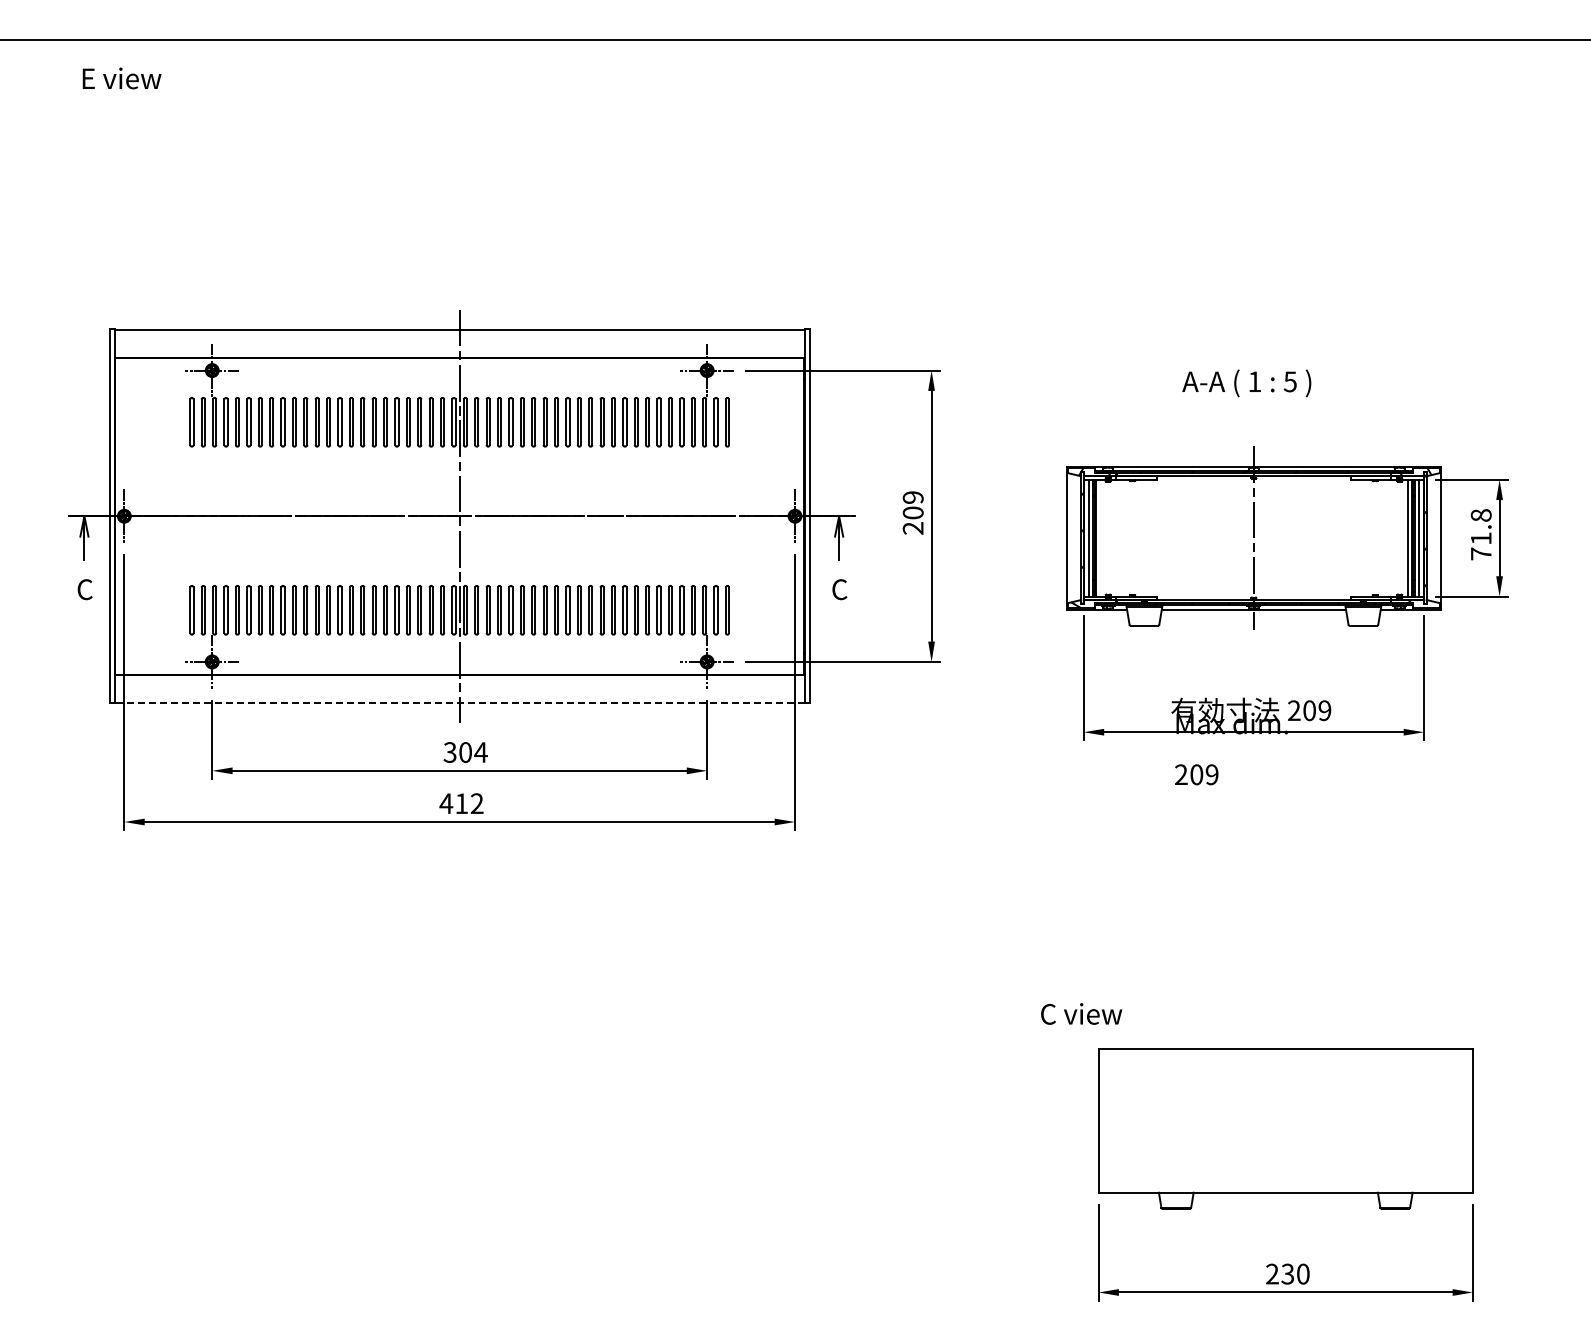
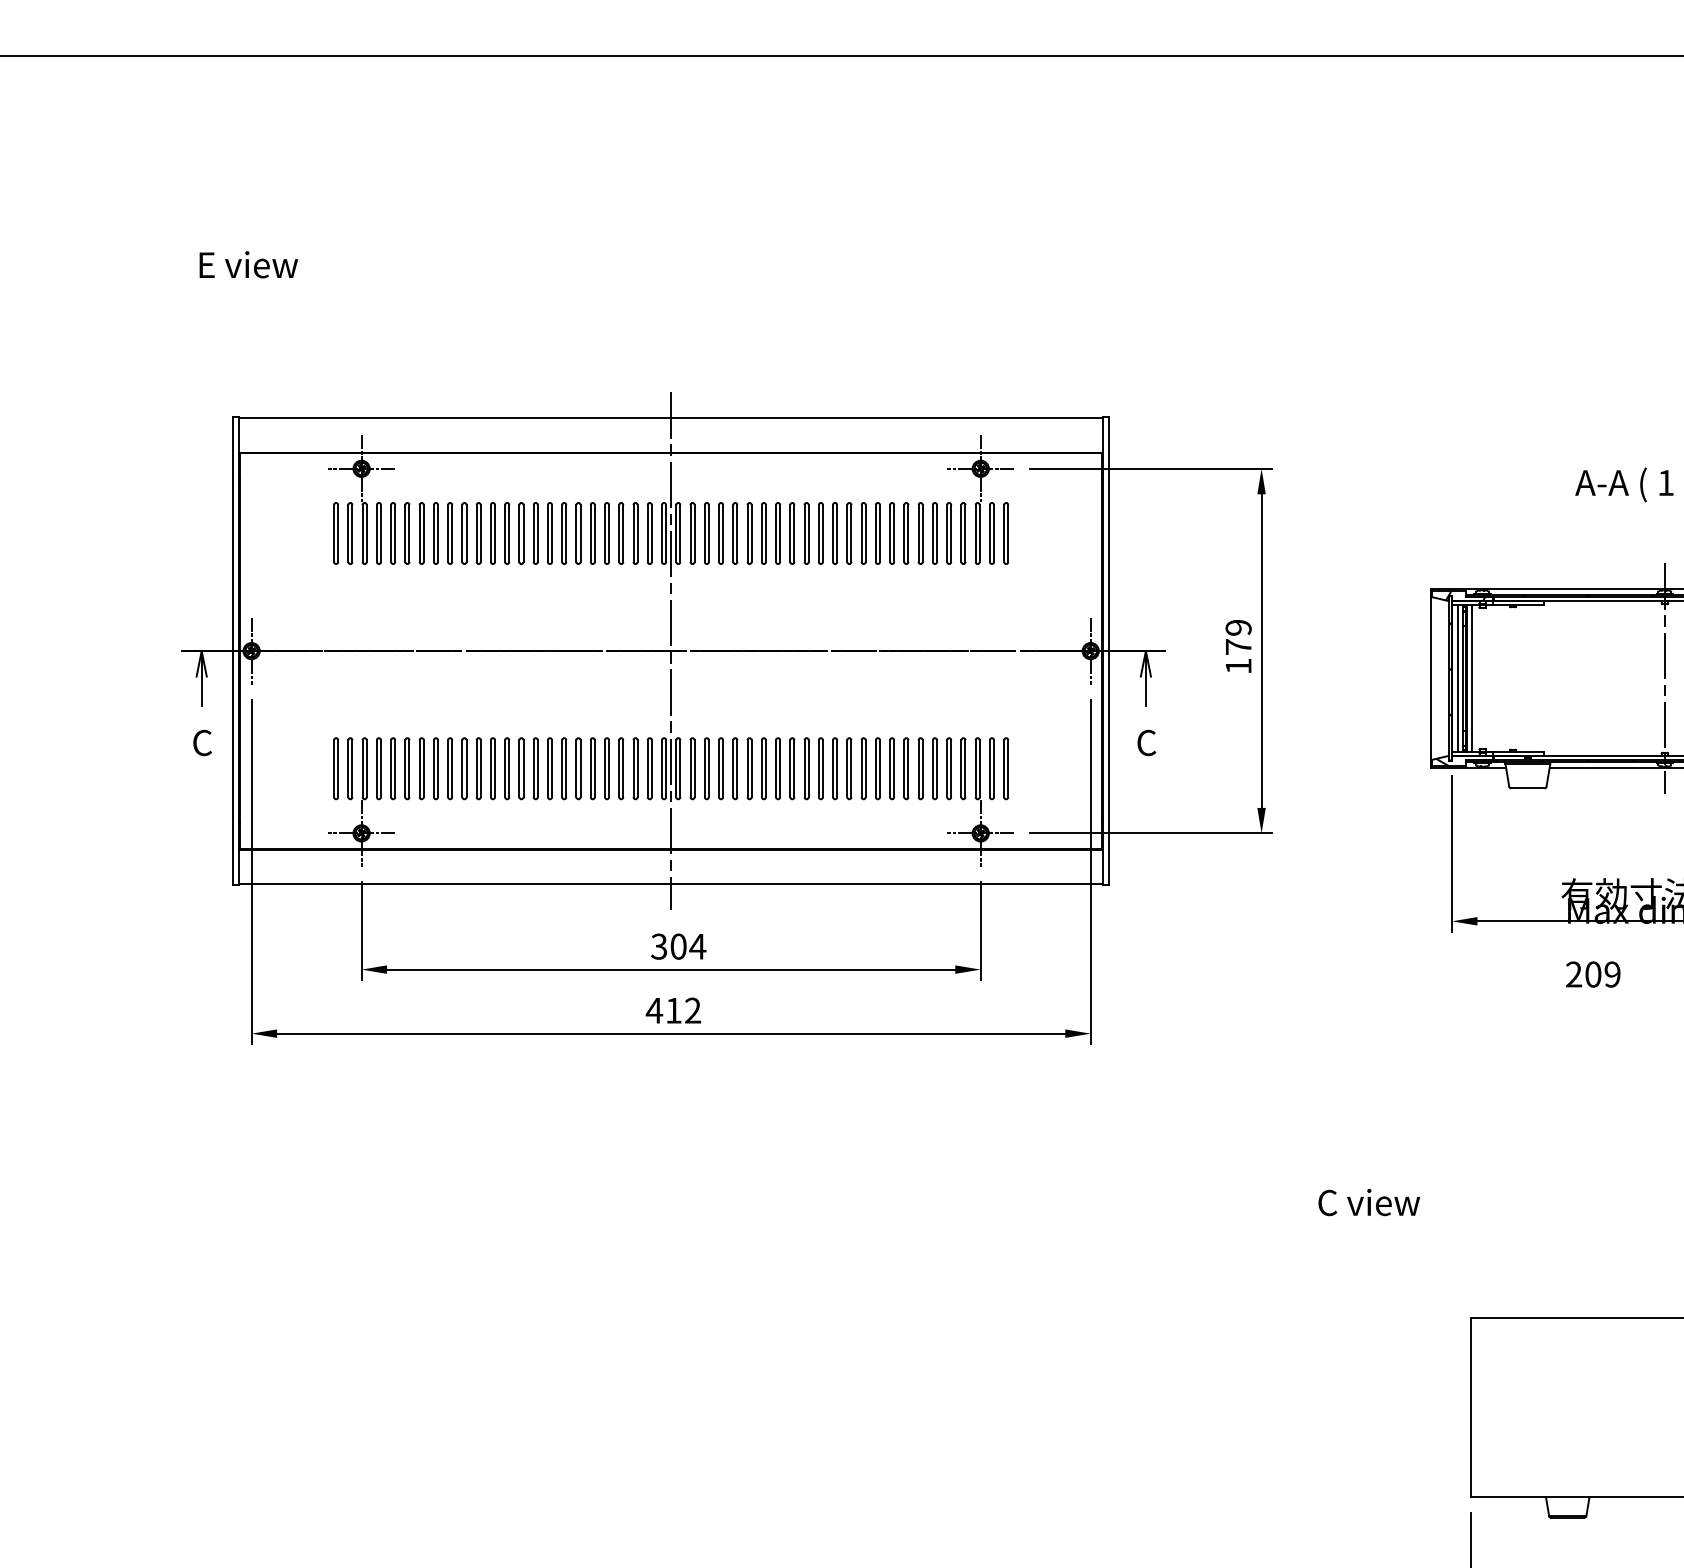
text: (121, 78) -> (248, 264), moved
text: (912, 520) -> (1237, 656), 209 -> 179
line: (1100, 537) -> (1472, 677), added
line: (459, 702) -> (670, 884), dashed -> solid
text: (1081, 1013) -> (1369, 1201), moved

